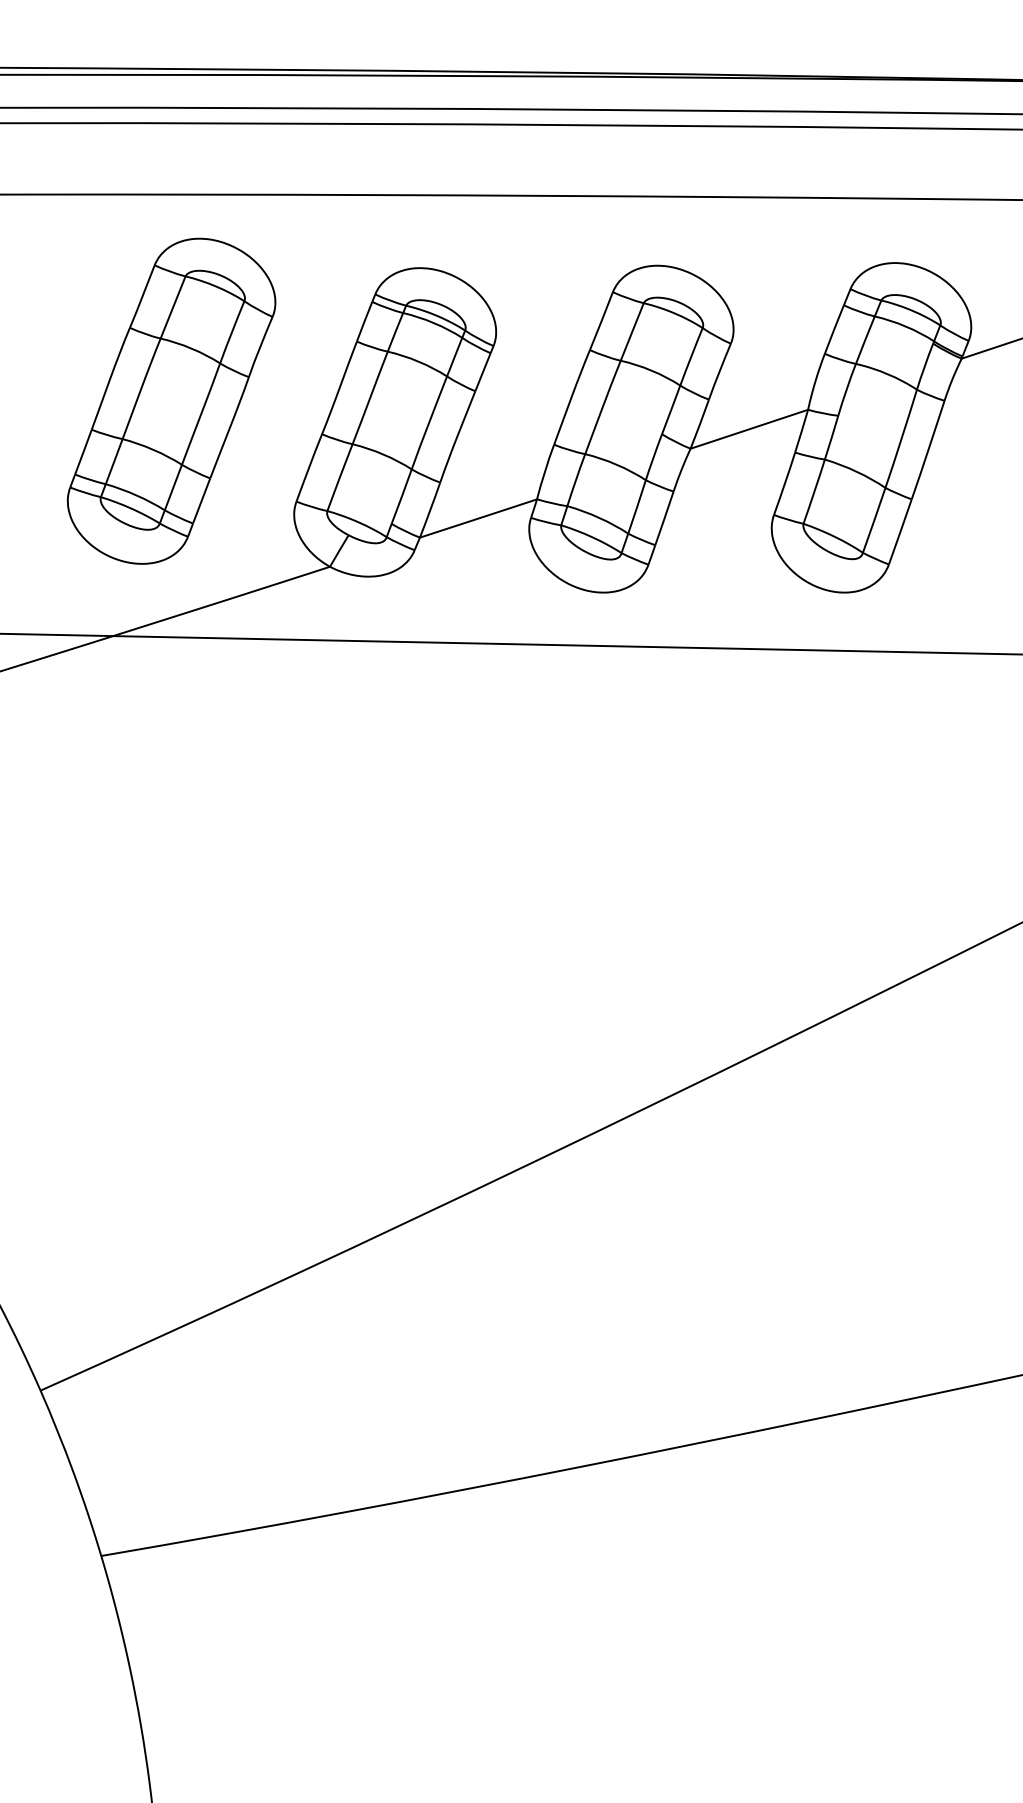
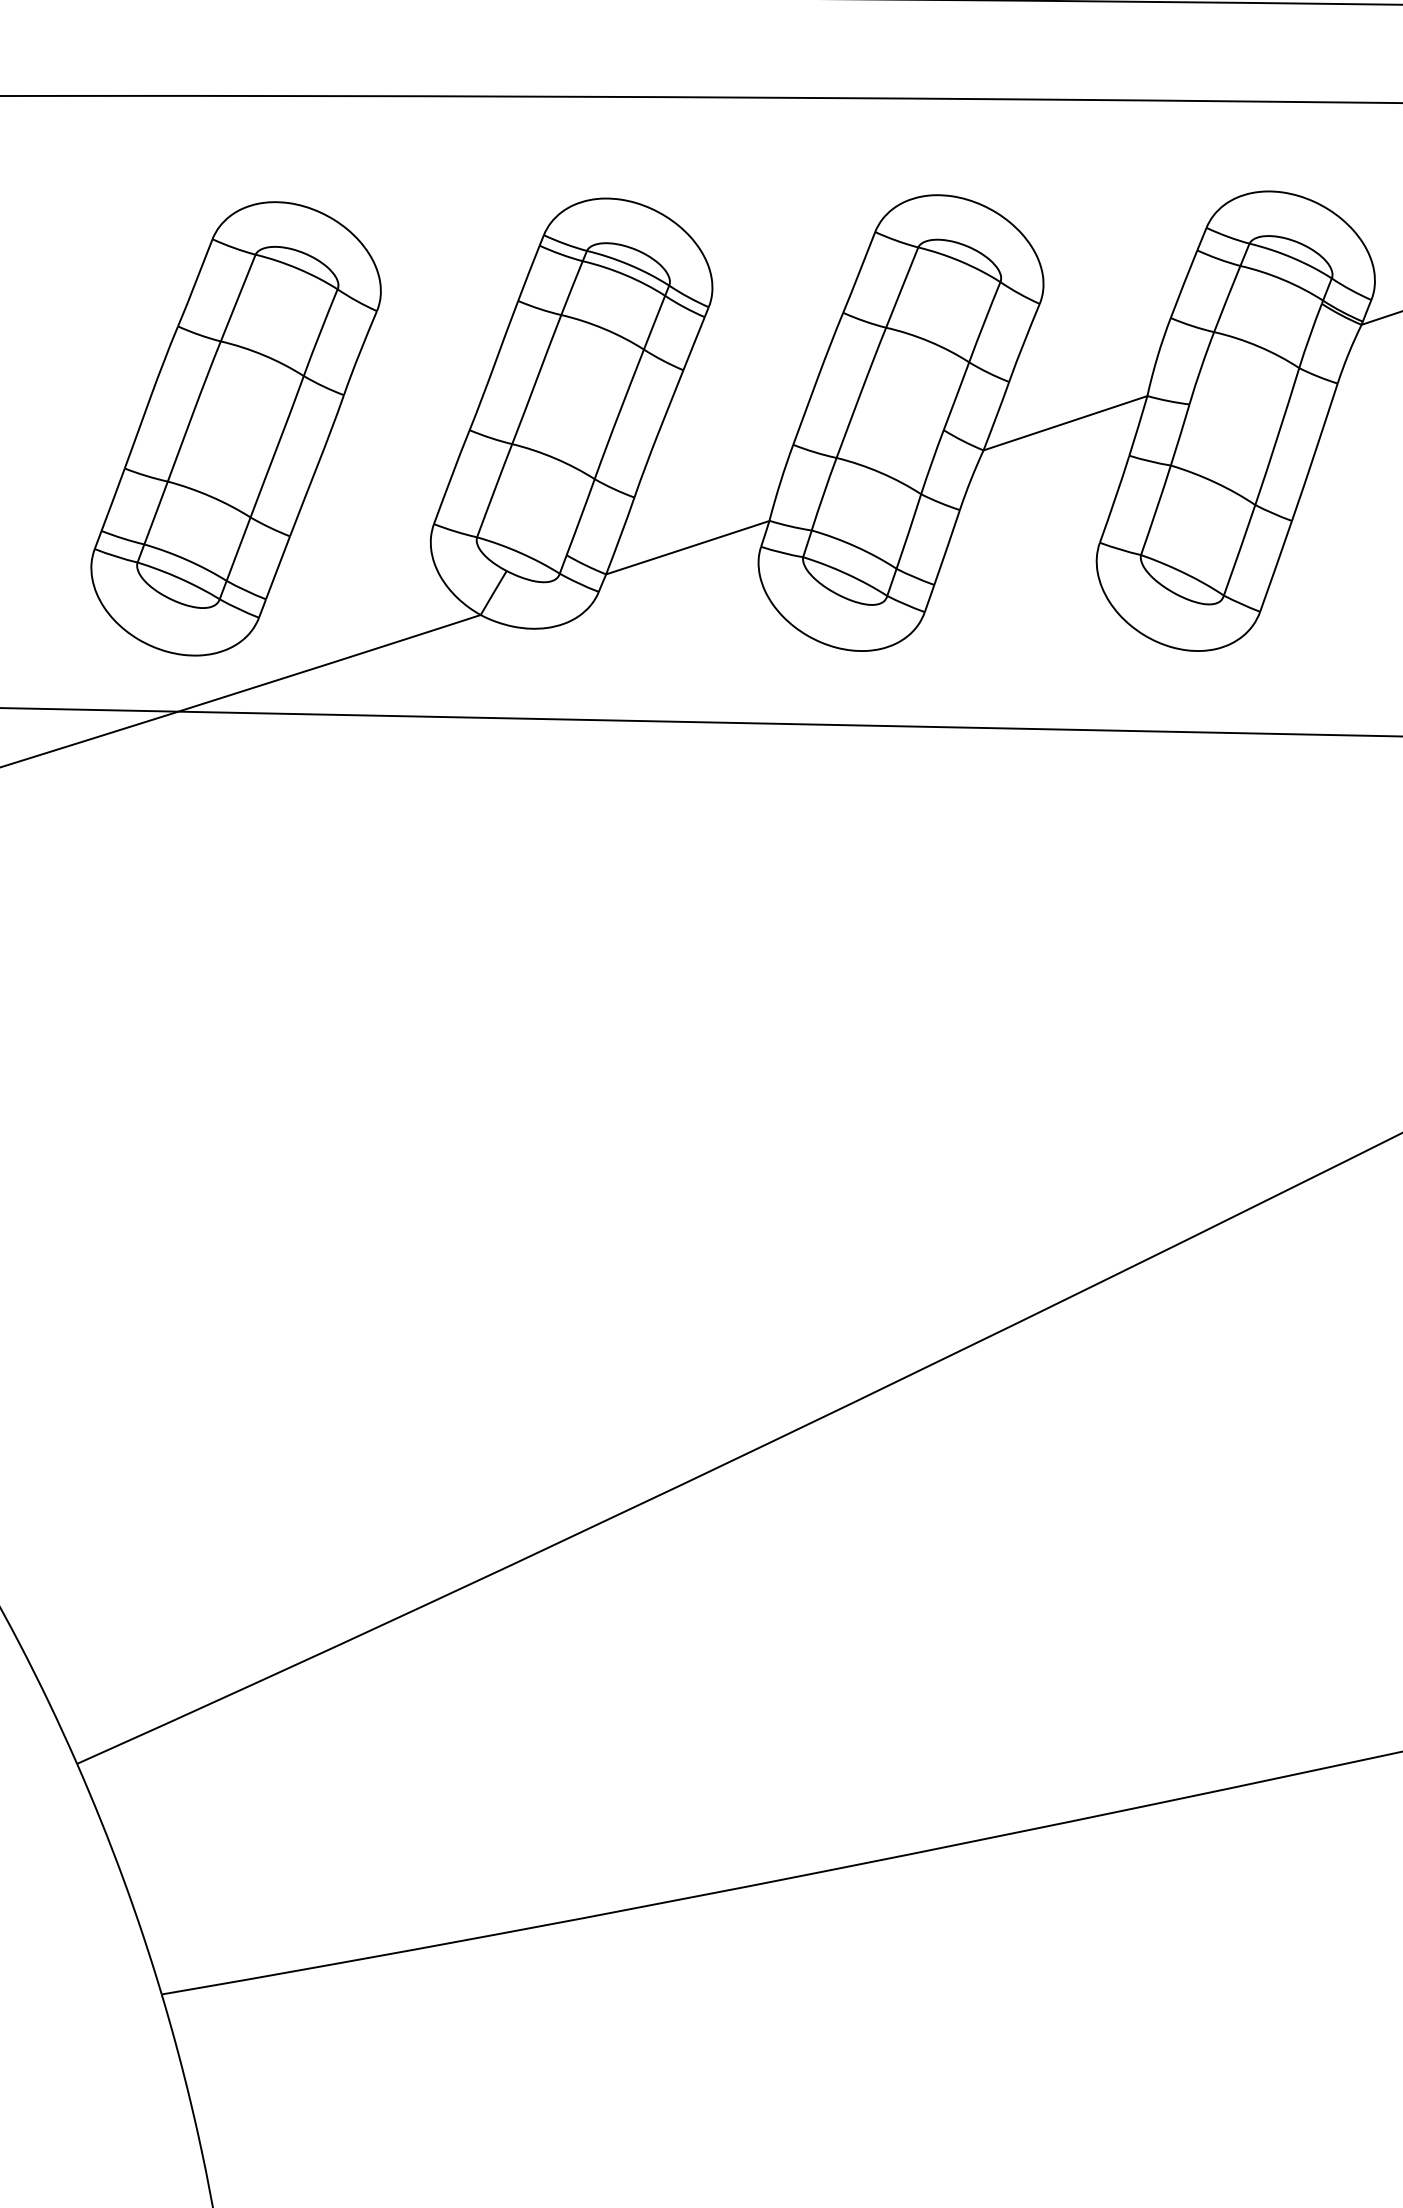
part: (171, 400) -> (235, 427), moved

